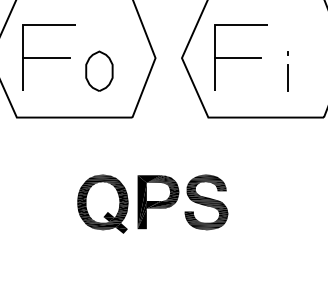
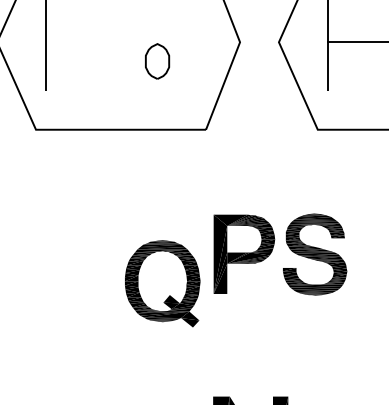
line: (46, 58) -> (79, 42), removed
part: (99, 70) -> (157, 60), size x0.6
part: (102, 203) -> (161, 282), moved

